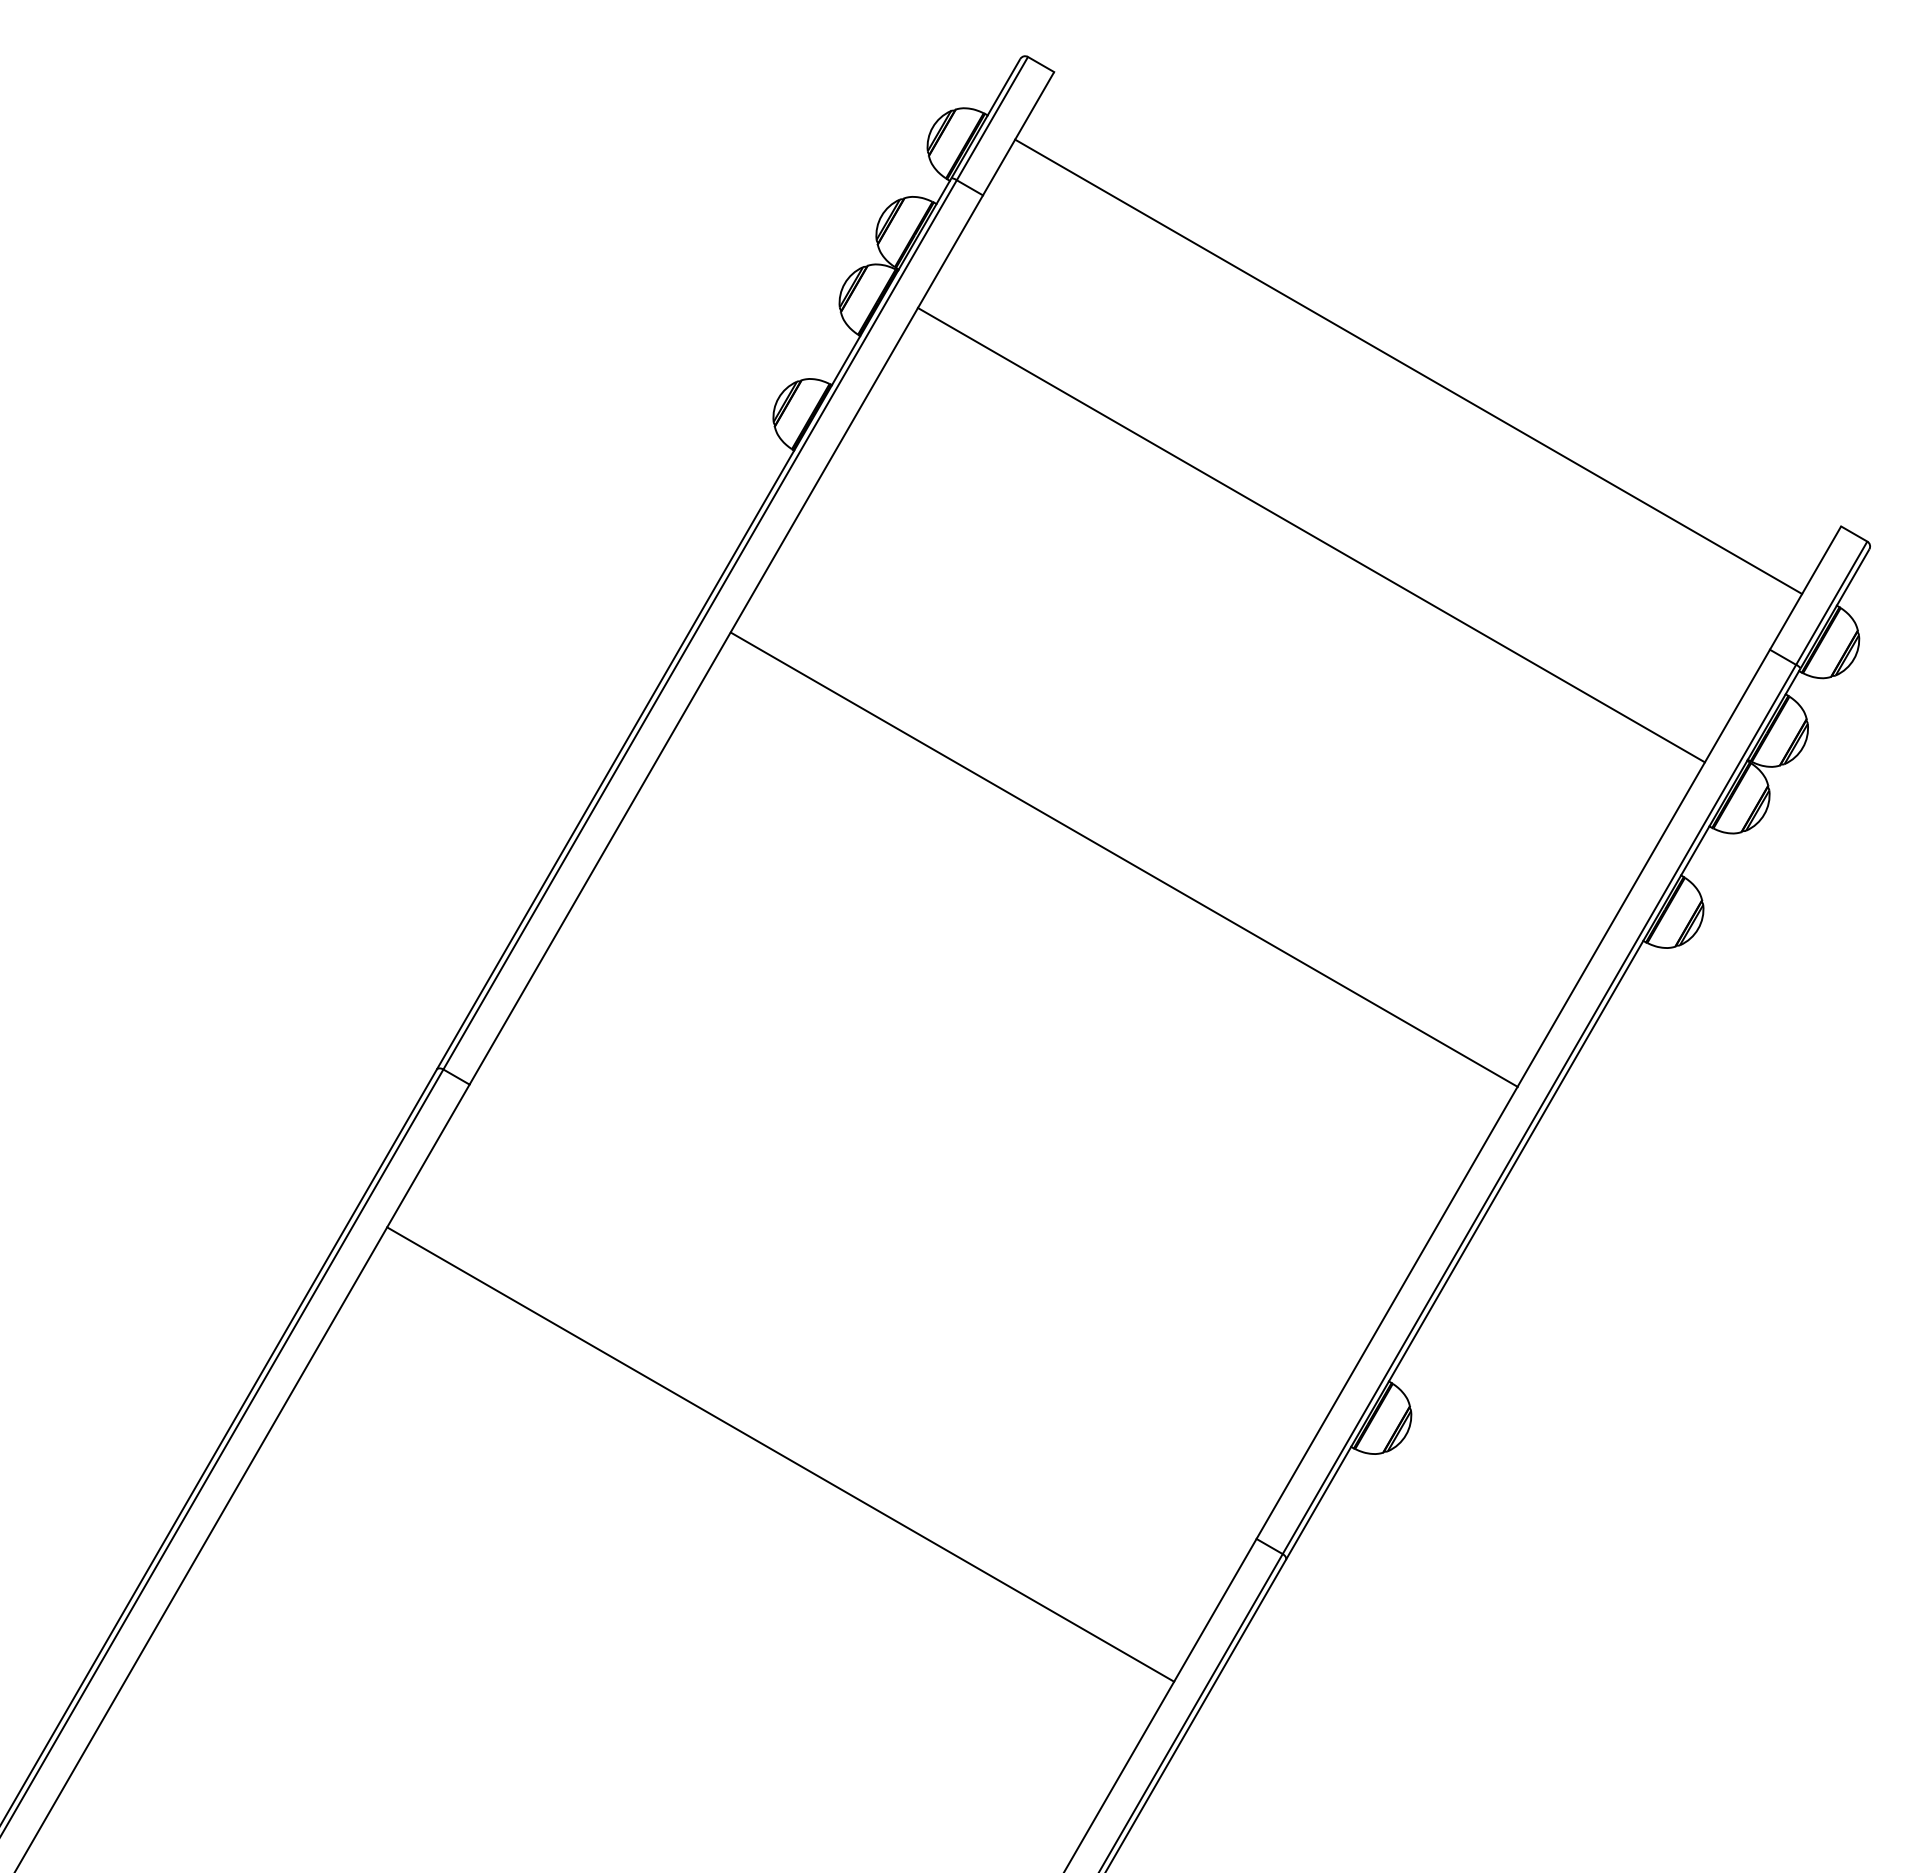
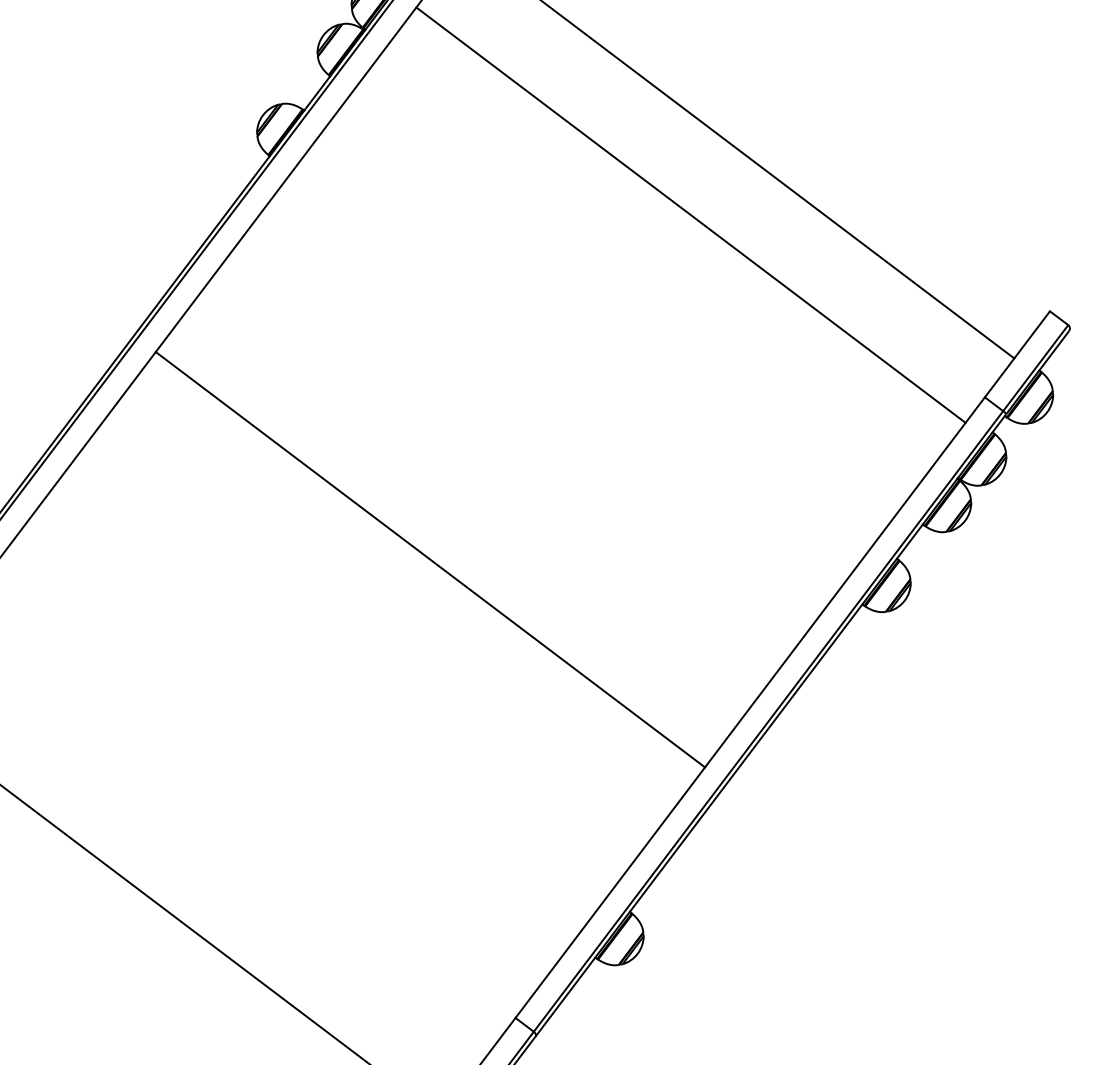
line: (1310, 534) -> (690, 214), moved
line: (1123, 859) -> (429, 559), moved

